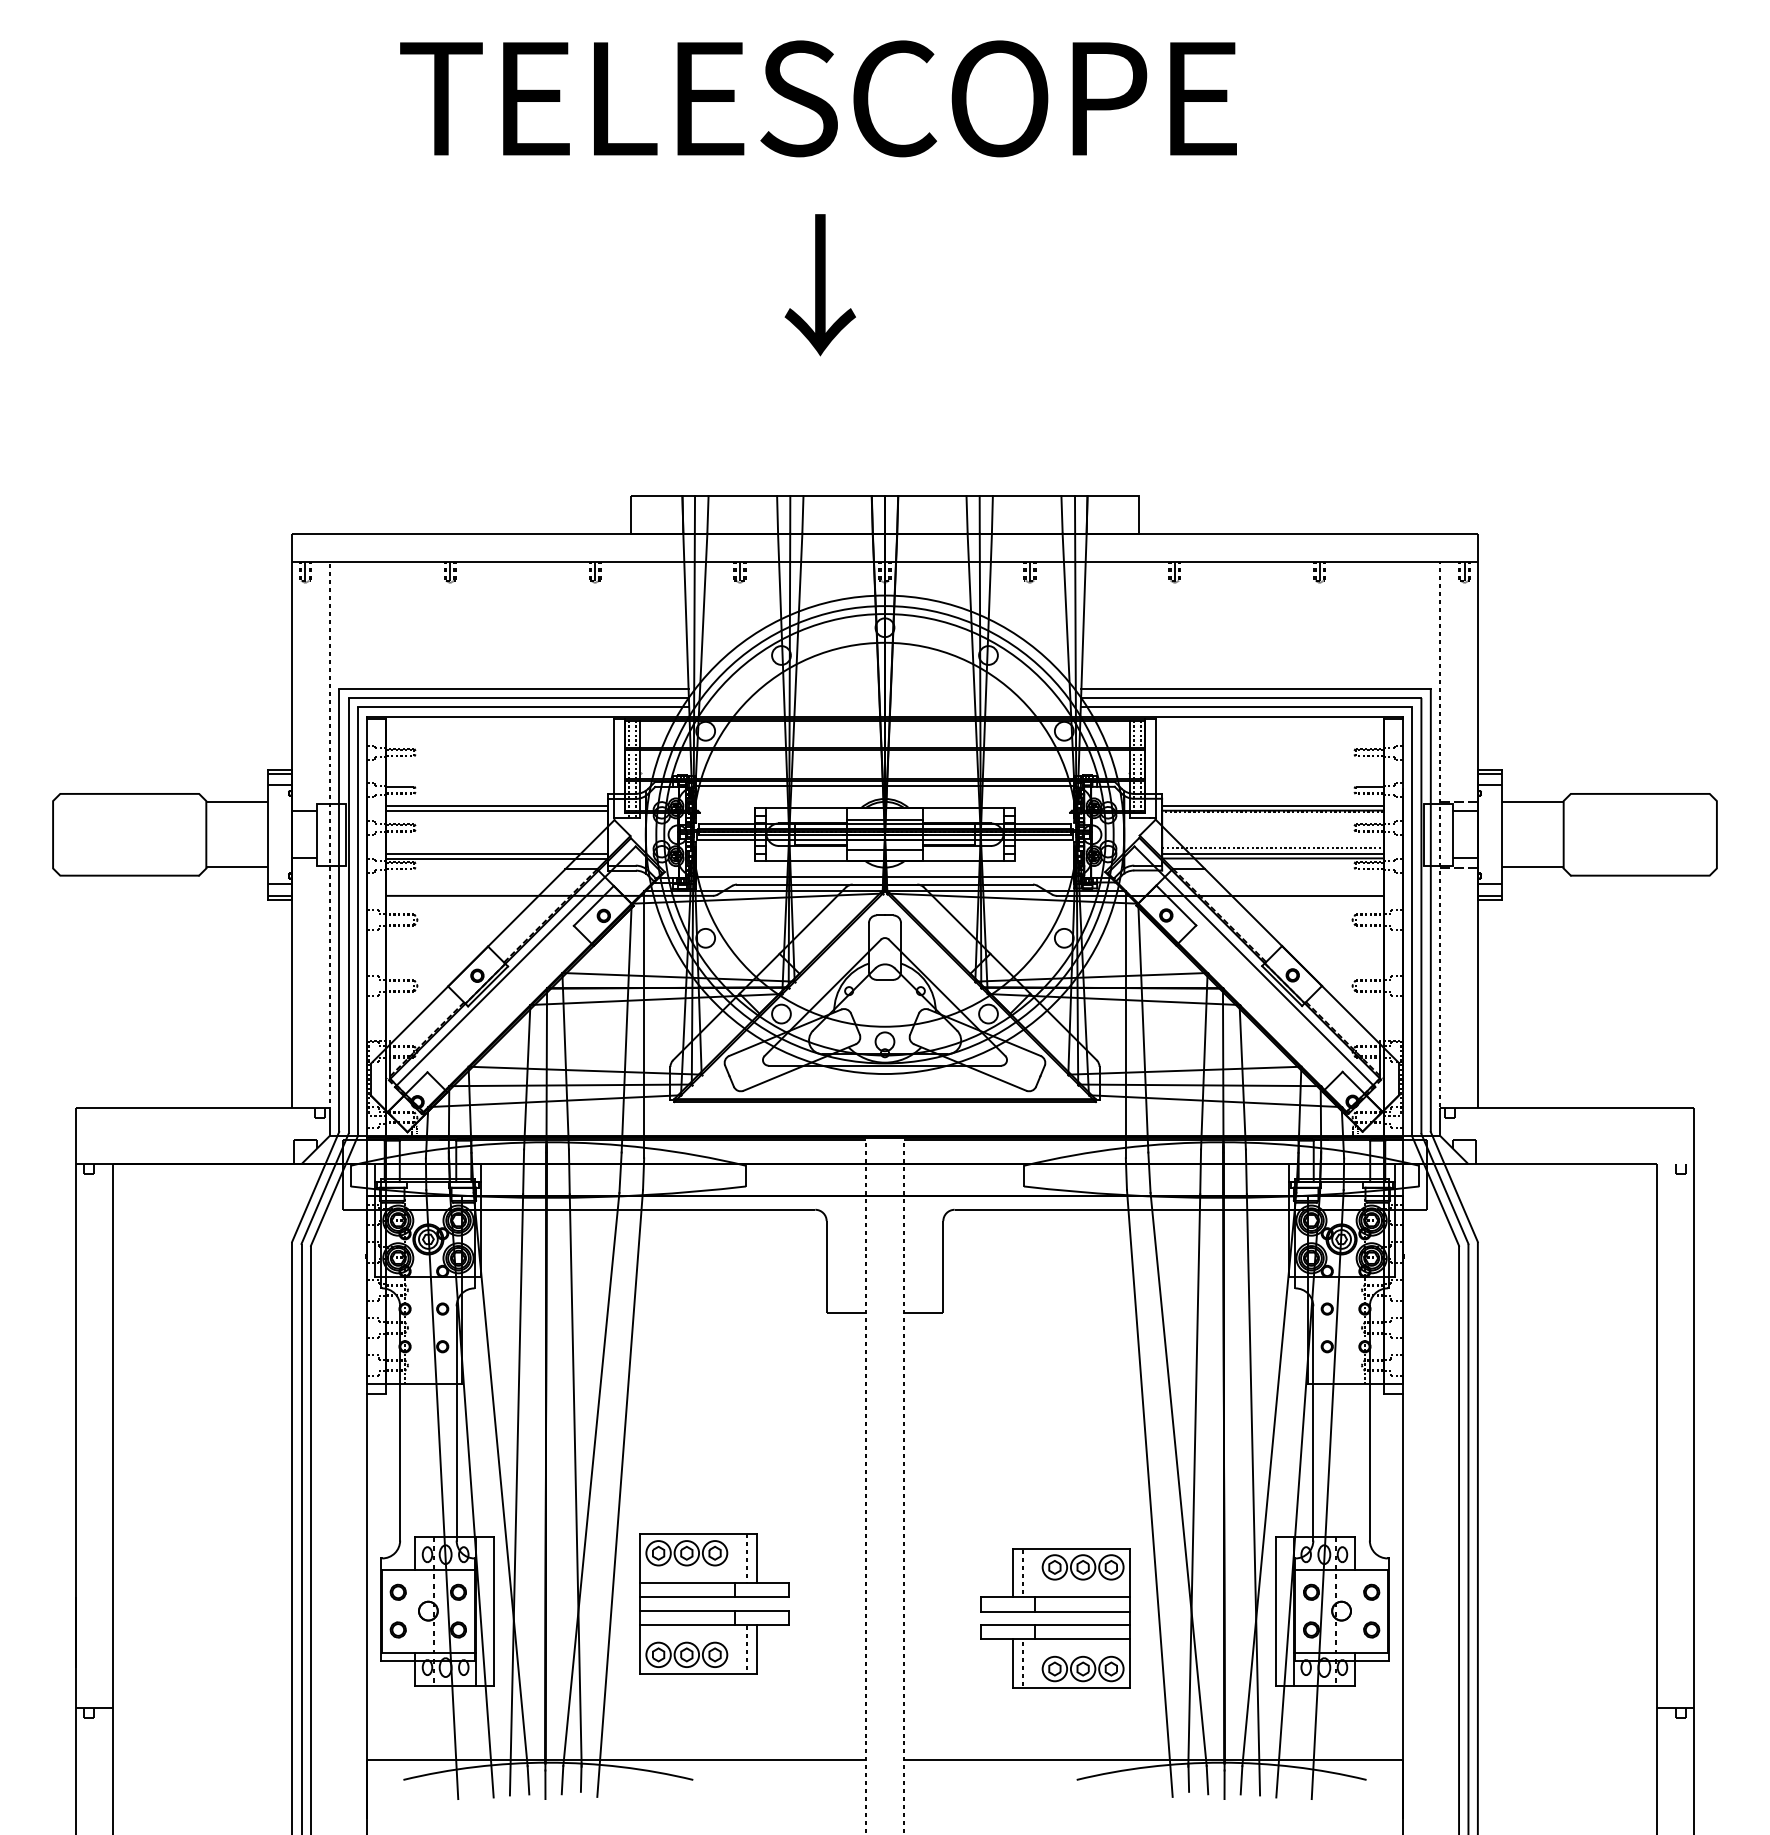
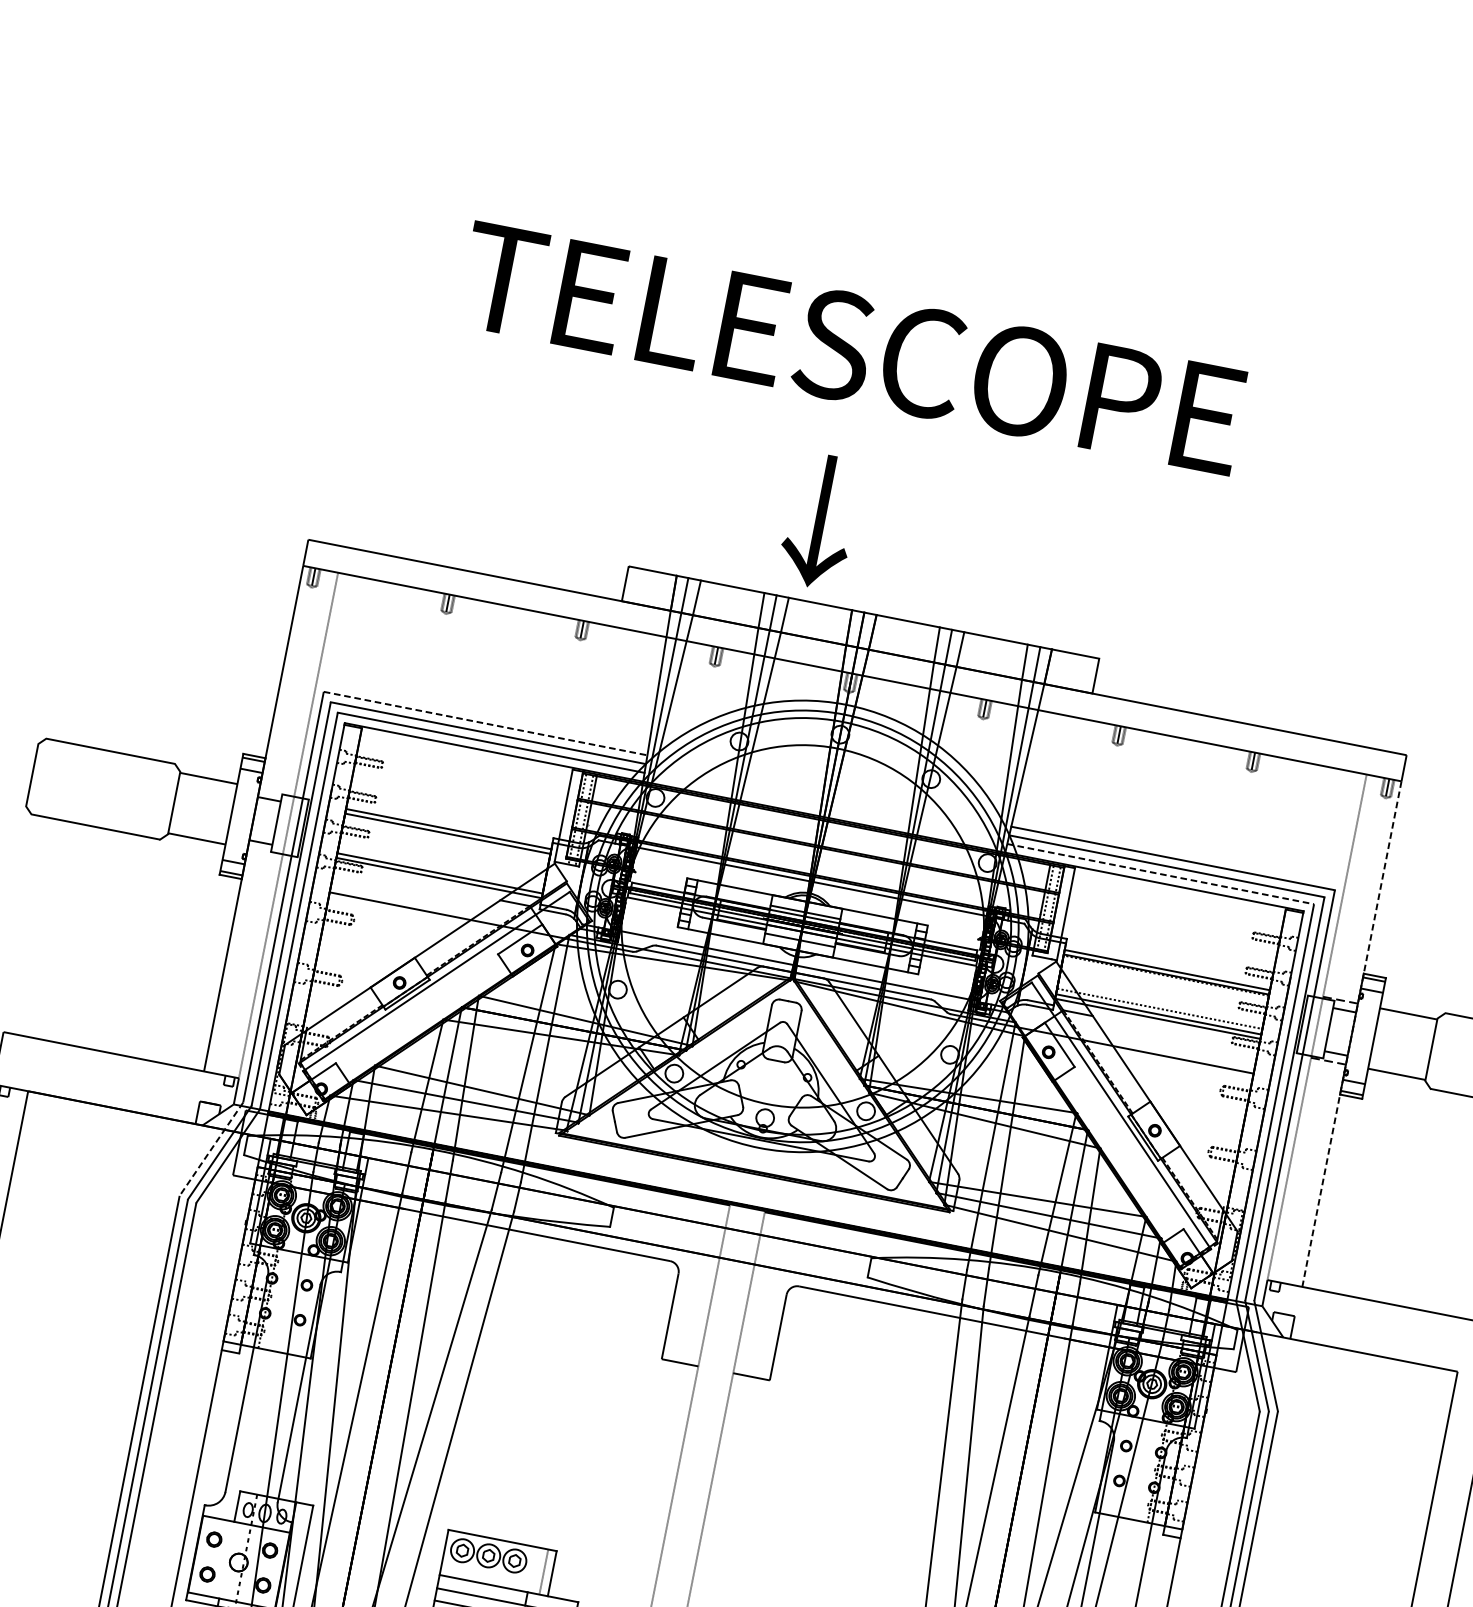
text: (818, 198) -> (834, 440), moved
line: (513, 688) -> (485, 723), solid -> dashed
line: (1246, 707) -> (1160, 874), solid -> dashed
line: (1477, 834) -> (1351, 1033), solid -> dashed
line: (315, 1187) -> (211, 1149), solid -> dashed

